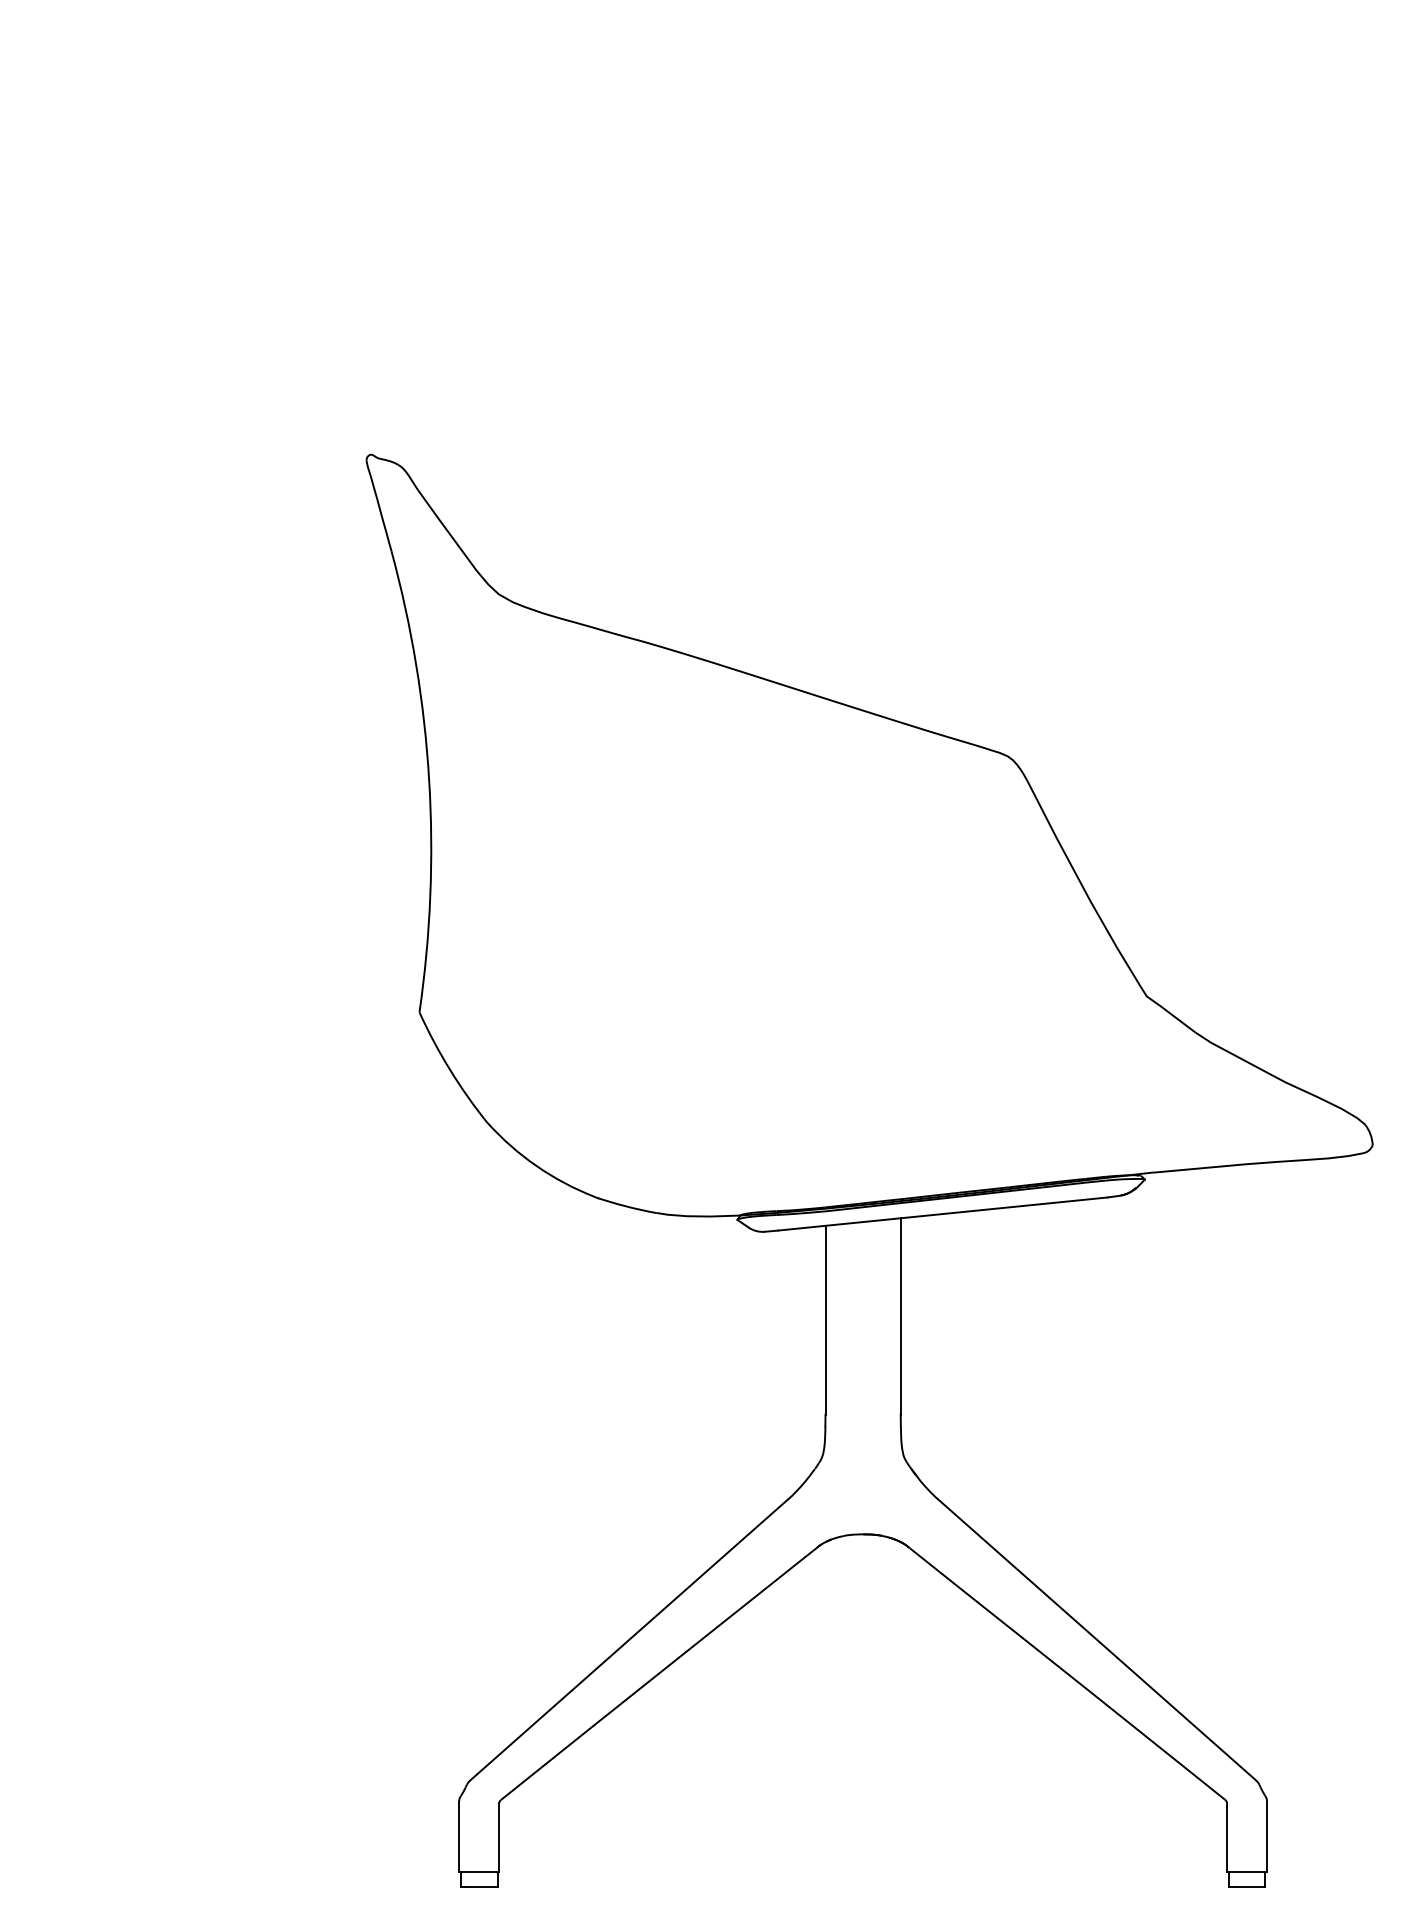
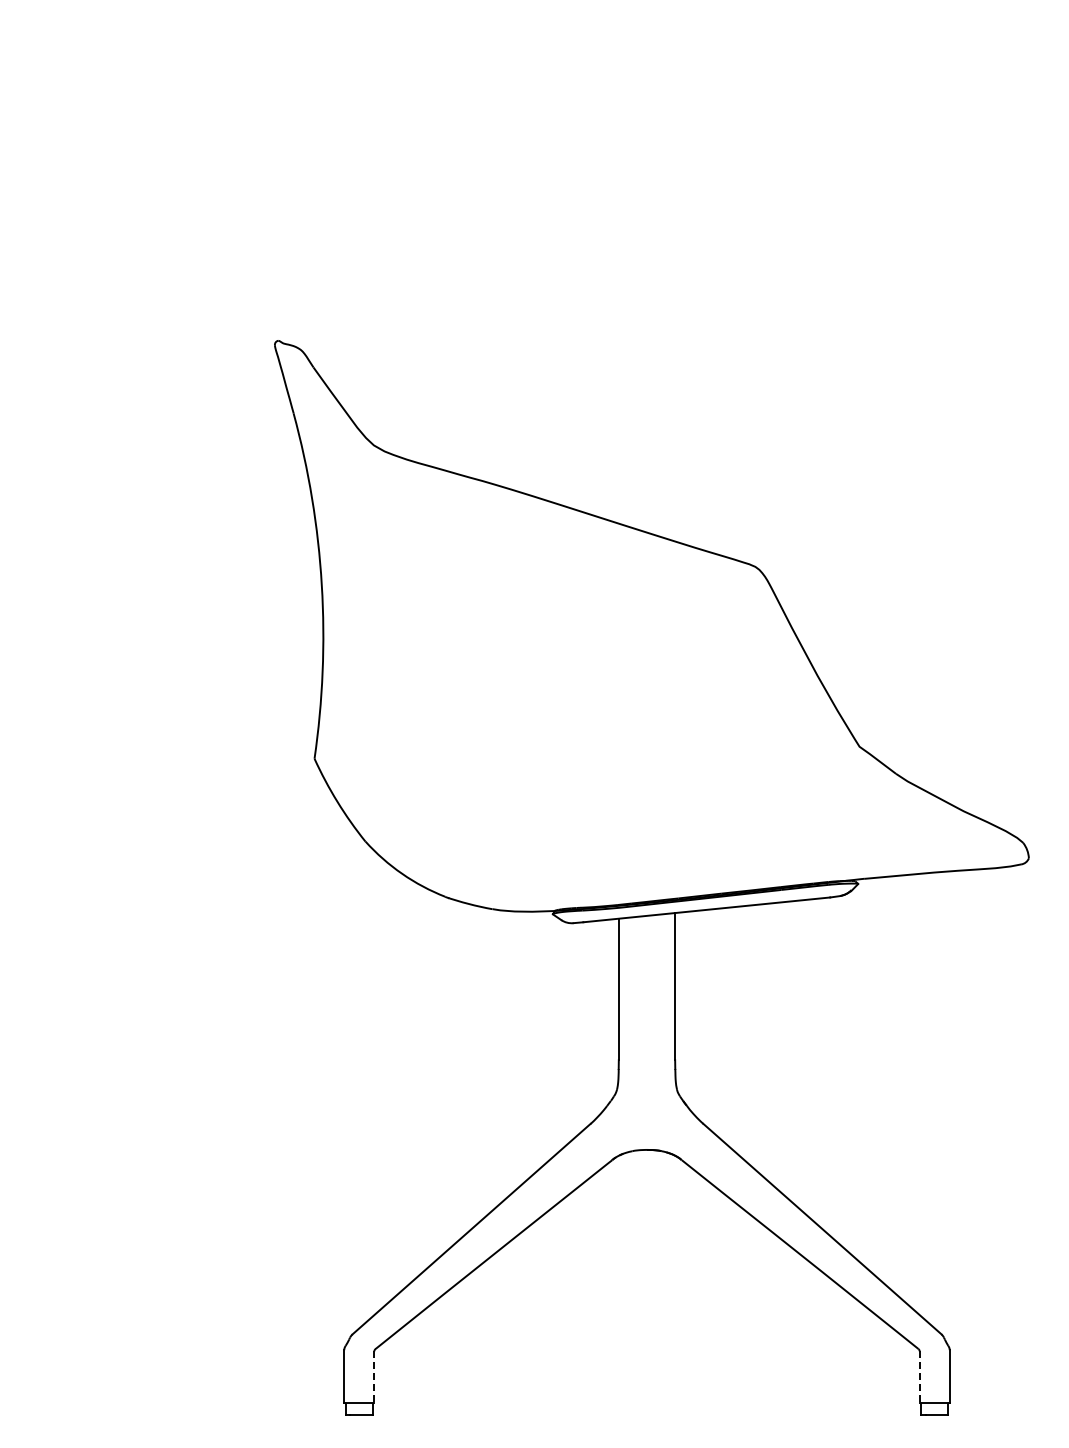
line: (499, 1838) -> (374, 1377), solid -> dashed
line: (1226, 1838) -> (919, 1377), solid -> dashed

